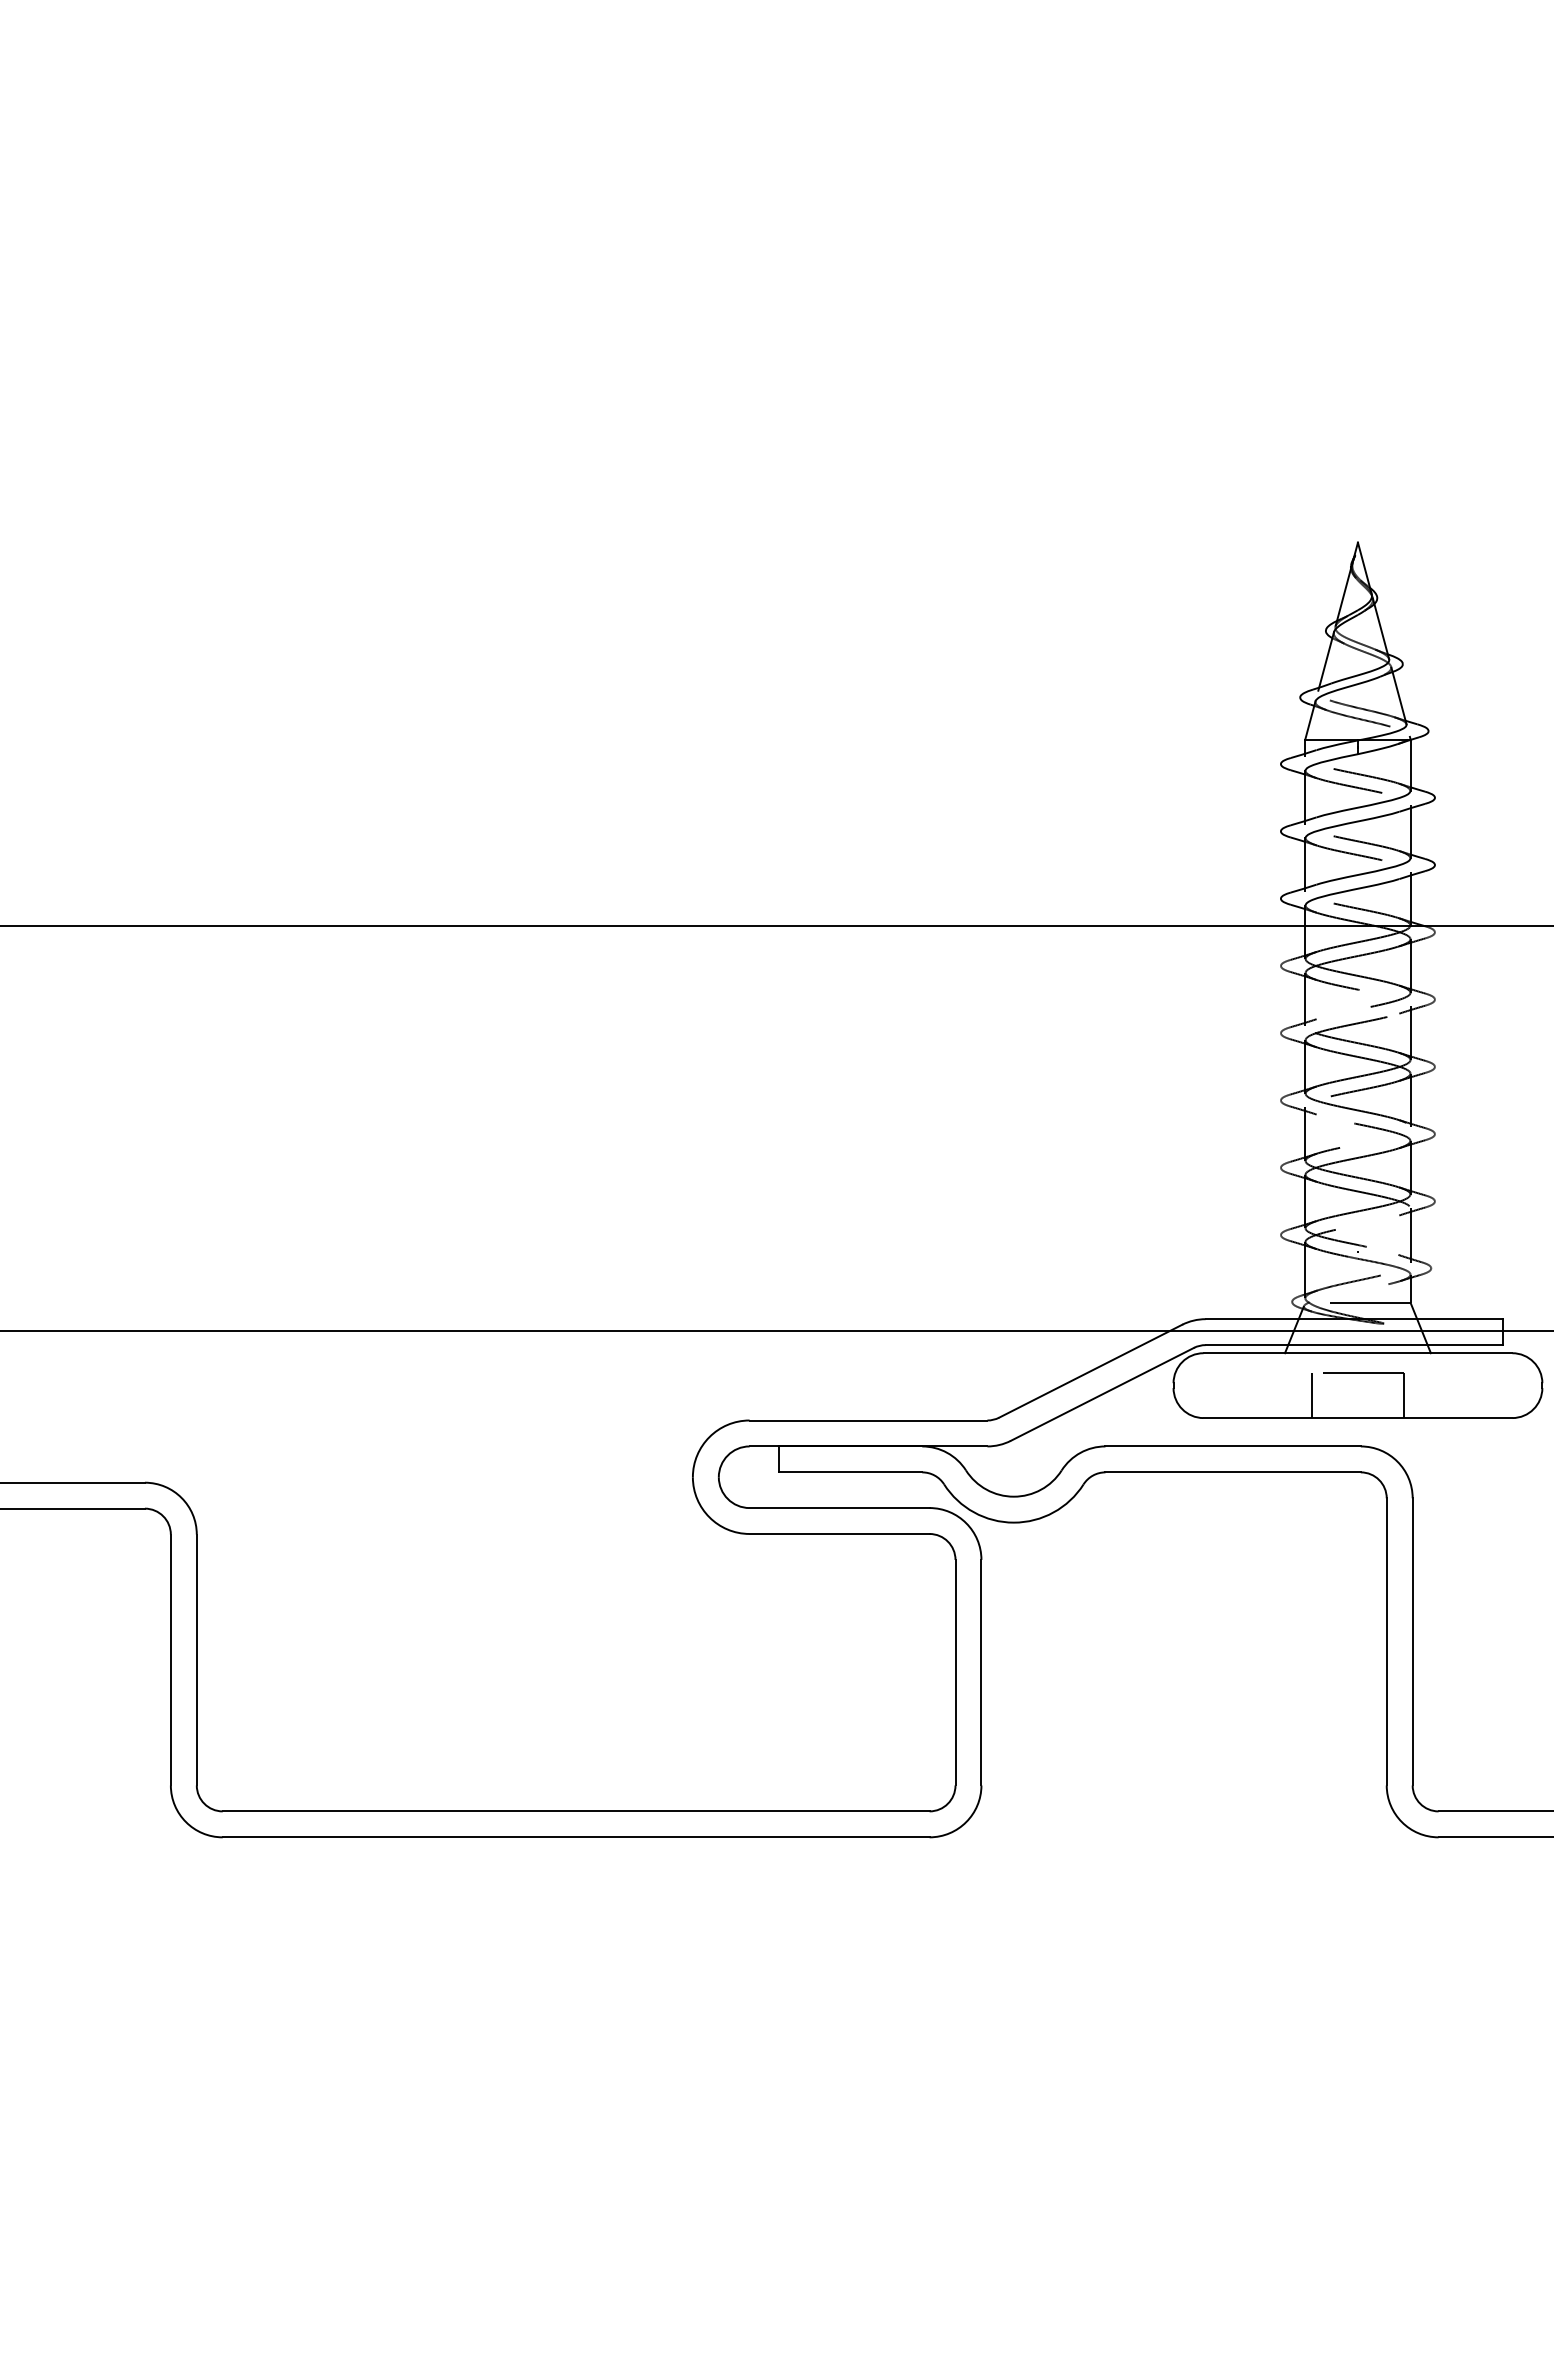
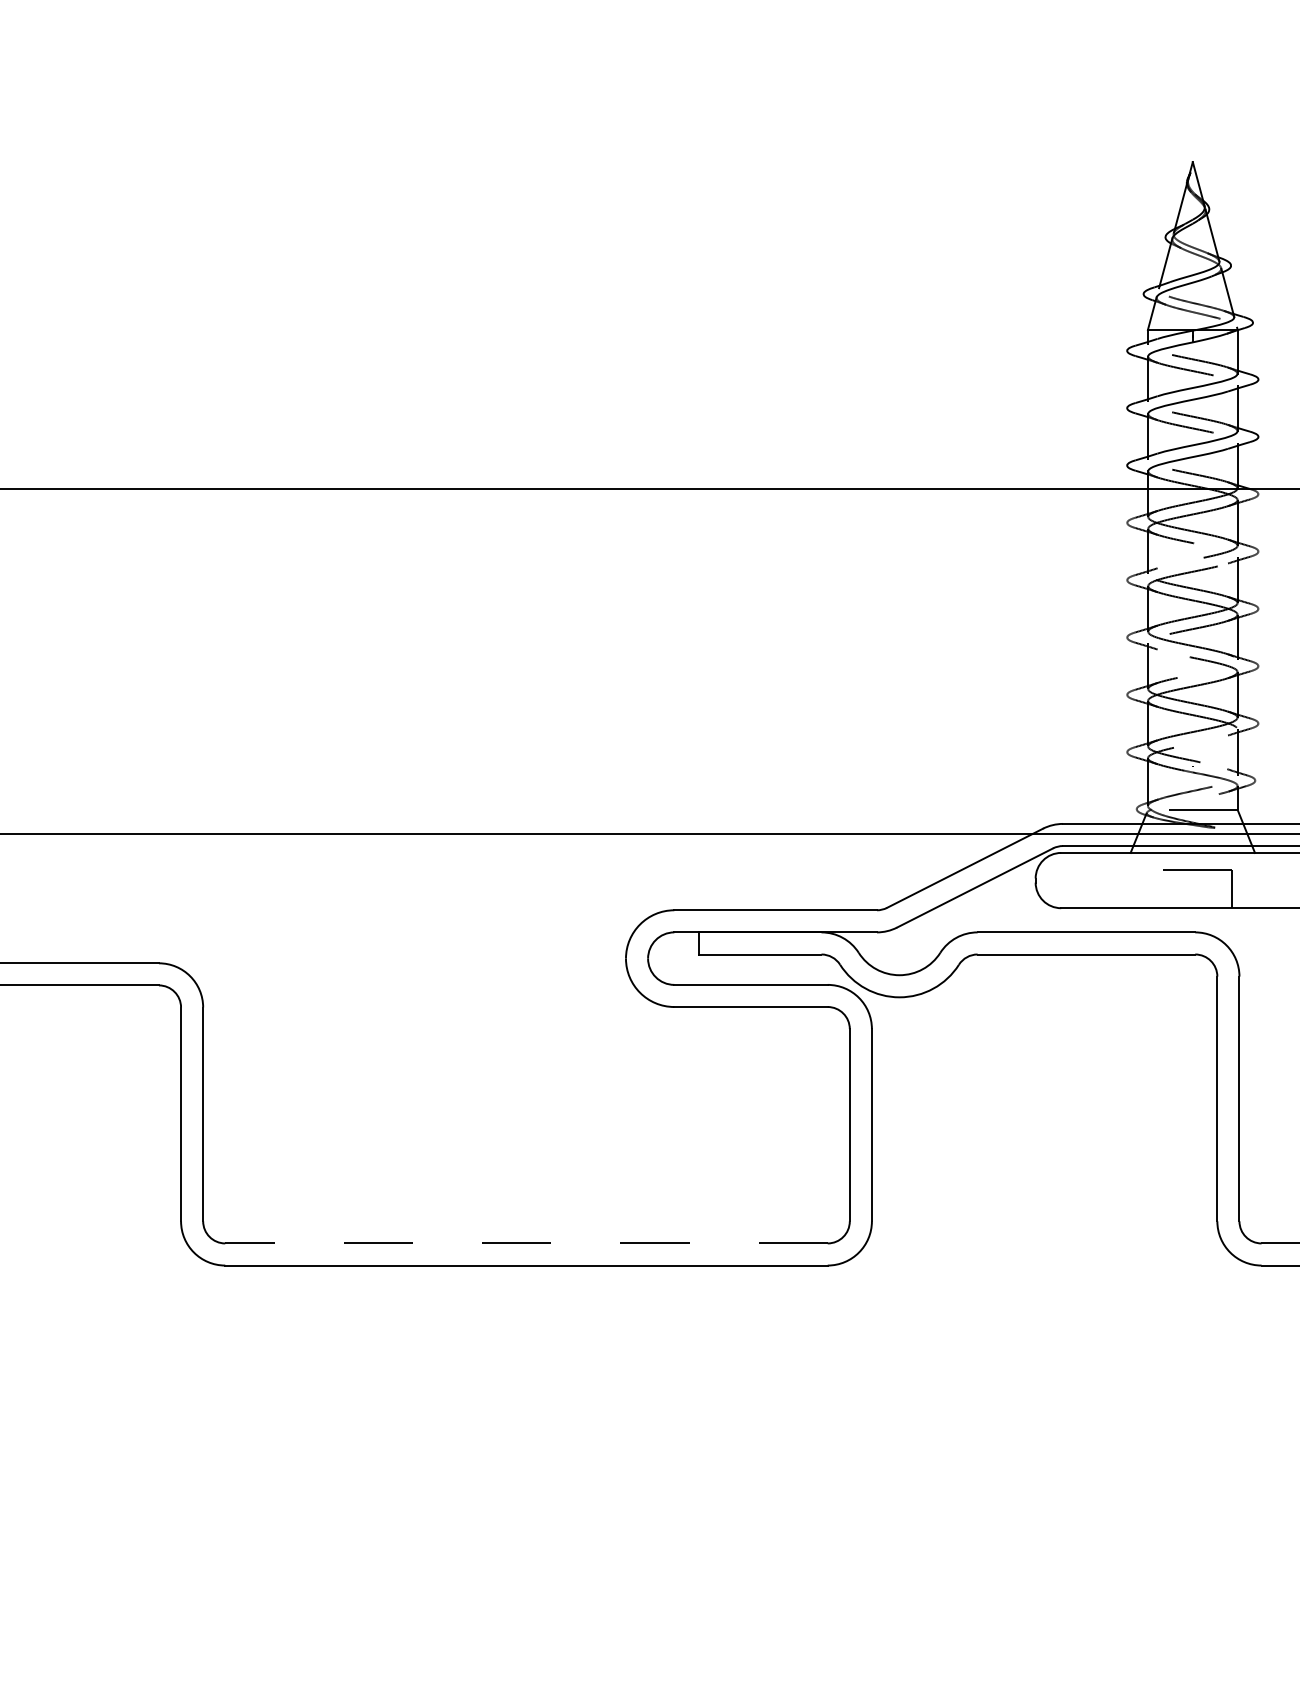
line: (1312, 1395) -> (1154, 888), removed
line: (575, 1811) -> (525, 1243), solid -> dashed

